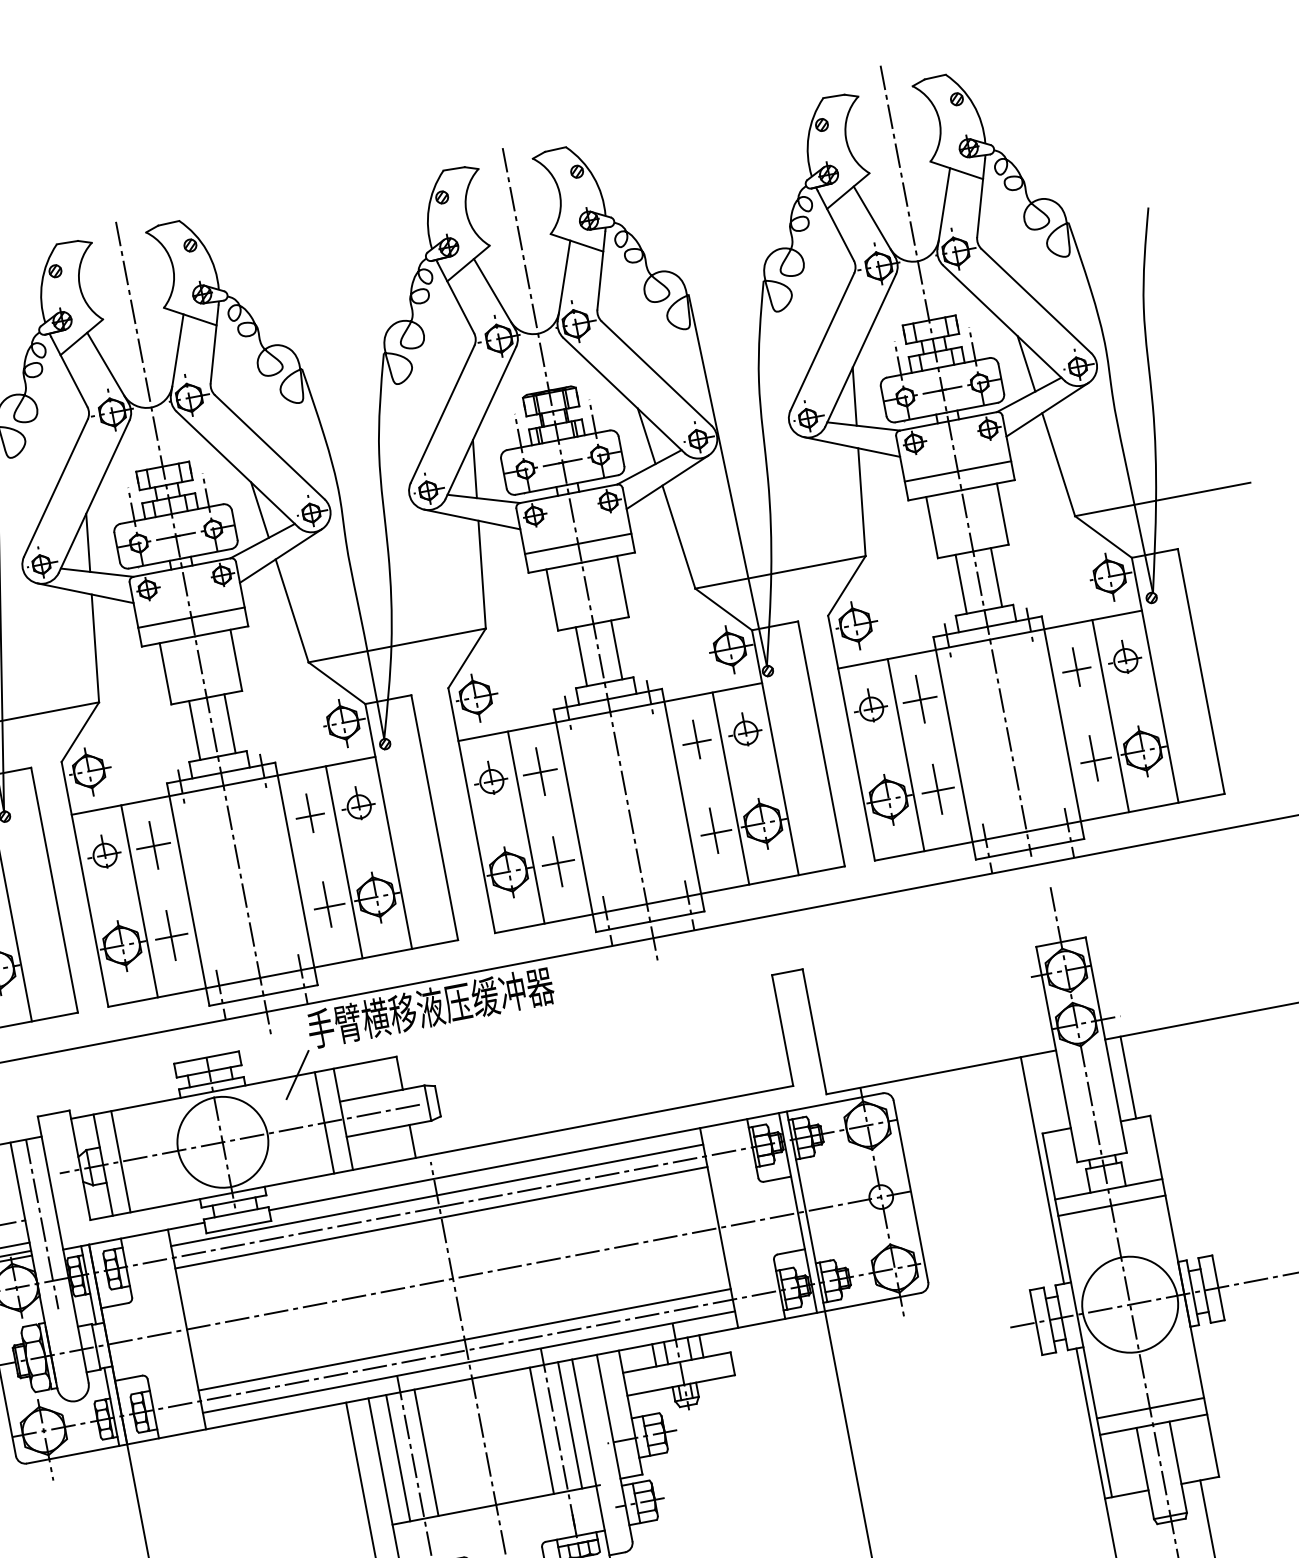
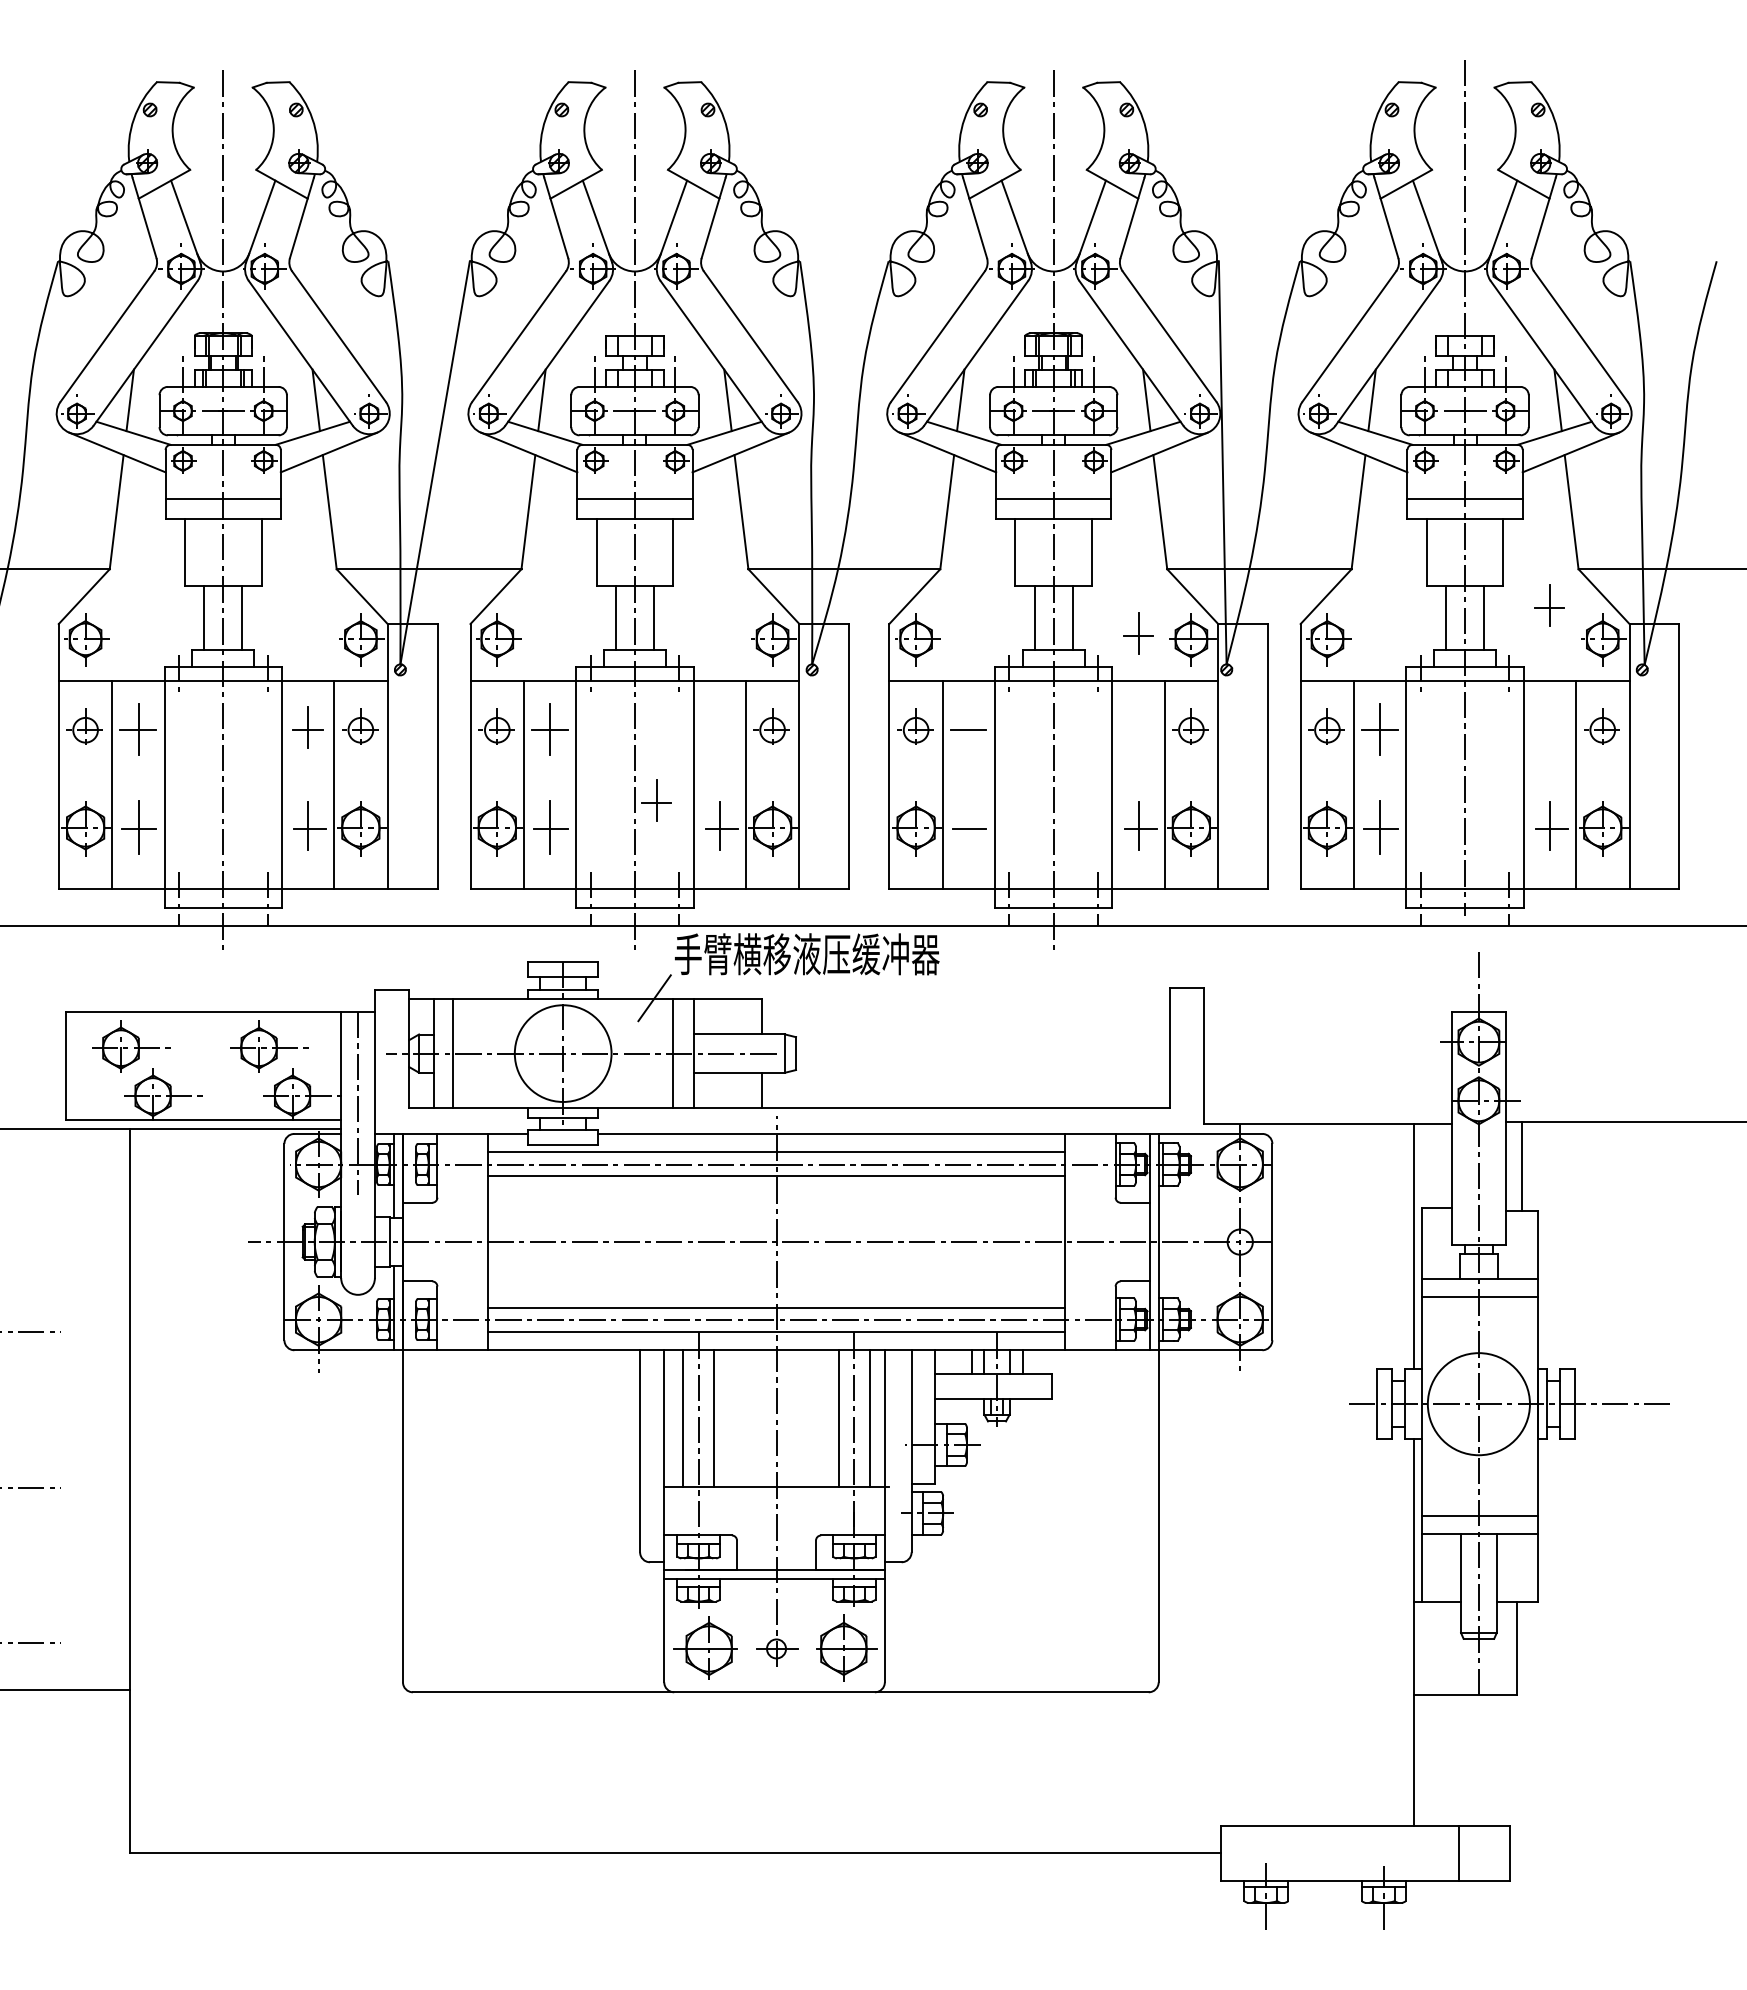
part: (1076, 667) -> (1549, 605), moved
part: (696, 739) -> (1138, 633), moved
line: (540, 771) -> (969, 729), removed
part: (309, 813) -> (656, 800), moved
line: (558, 861) -> (969, 826), removed

